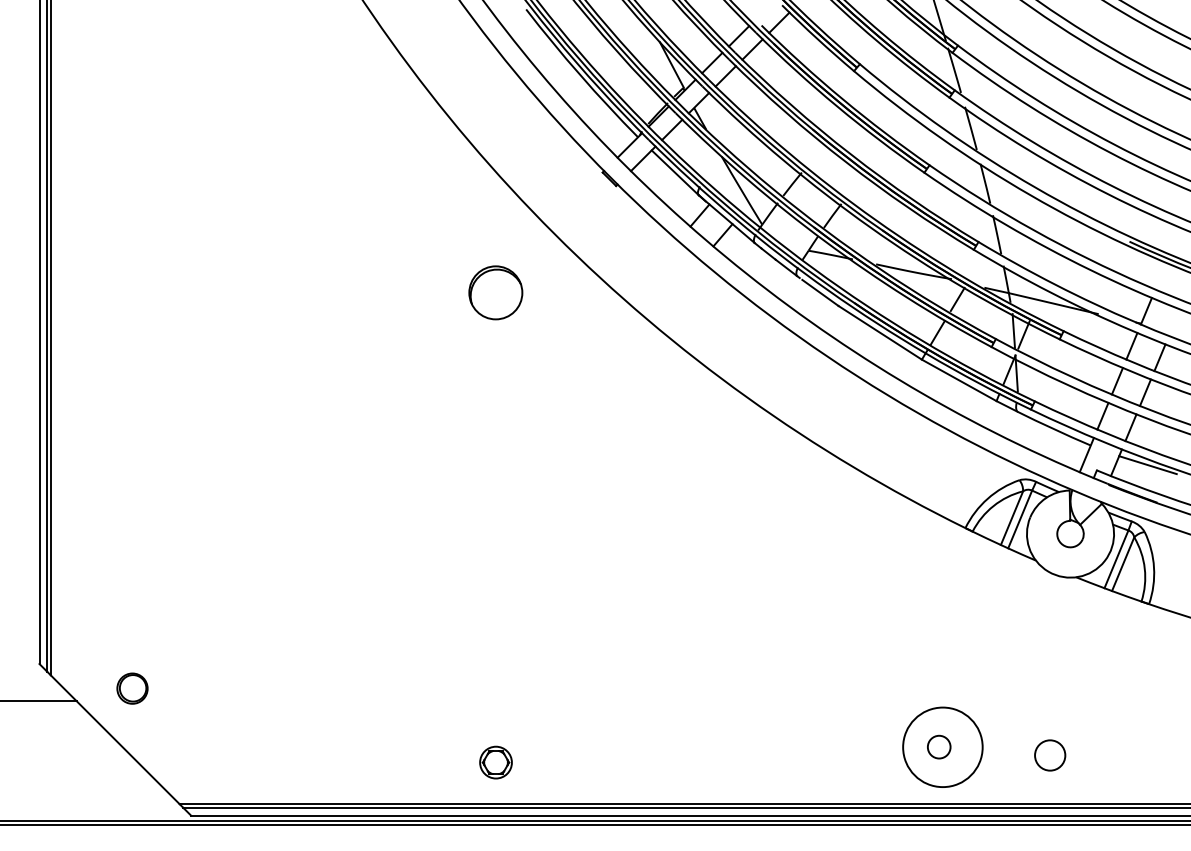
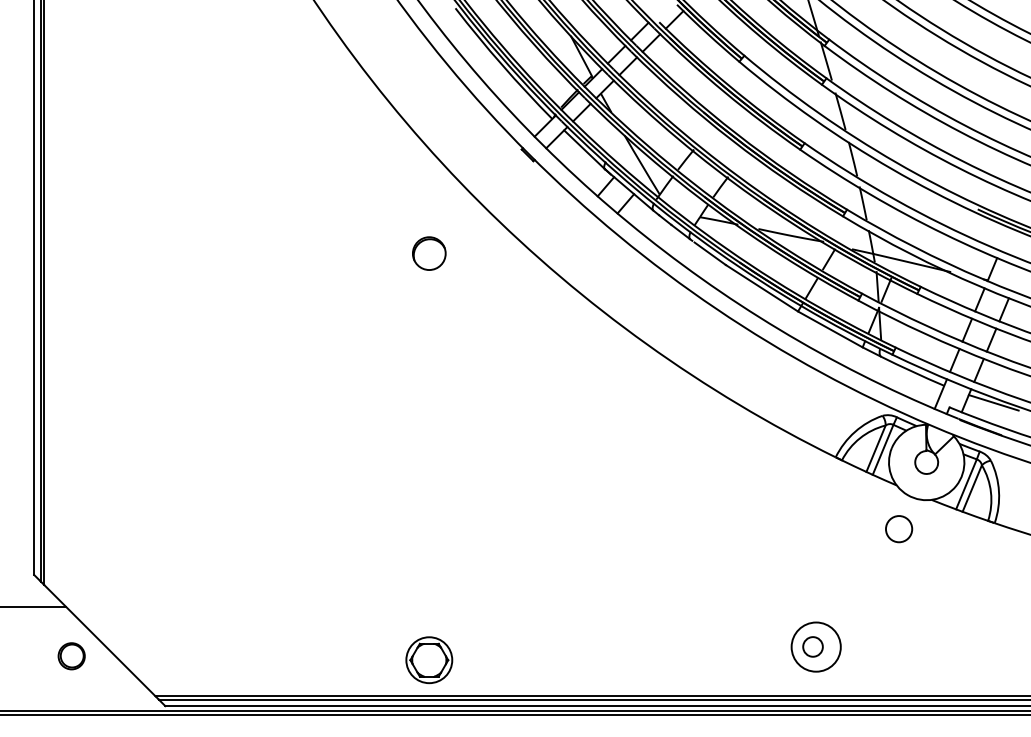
part: (496, 292) -> (429, 253), size x0.71
part: (132, 688) -> (71, 656), moved
circle: (942, 746) -> (815, 646), size x0.71
circle: (1050, 755) -> (899, 529), moved
part: (496, 762) -> (429, 660), size x1.67

